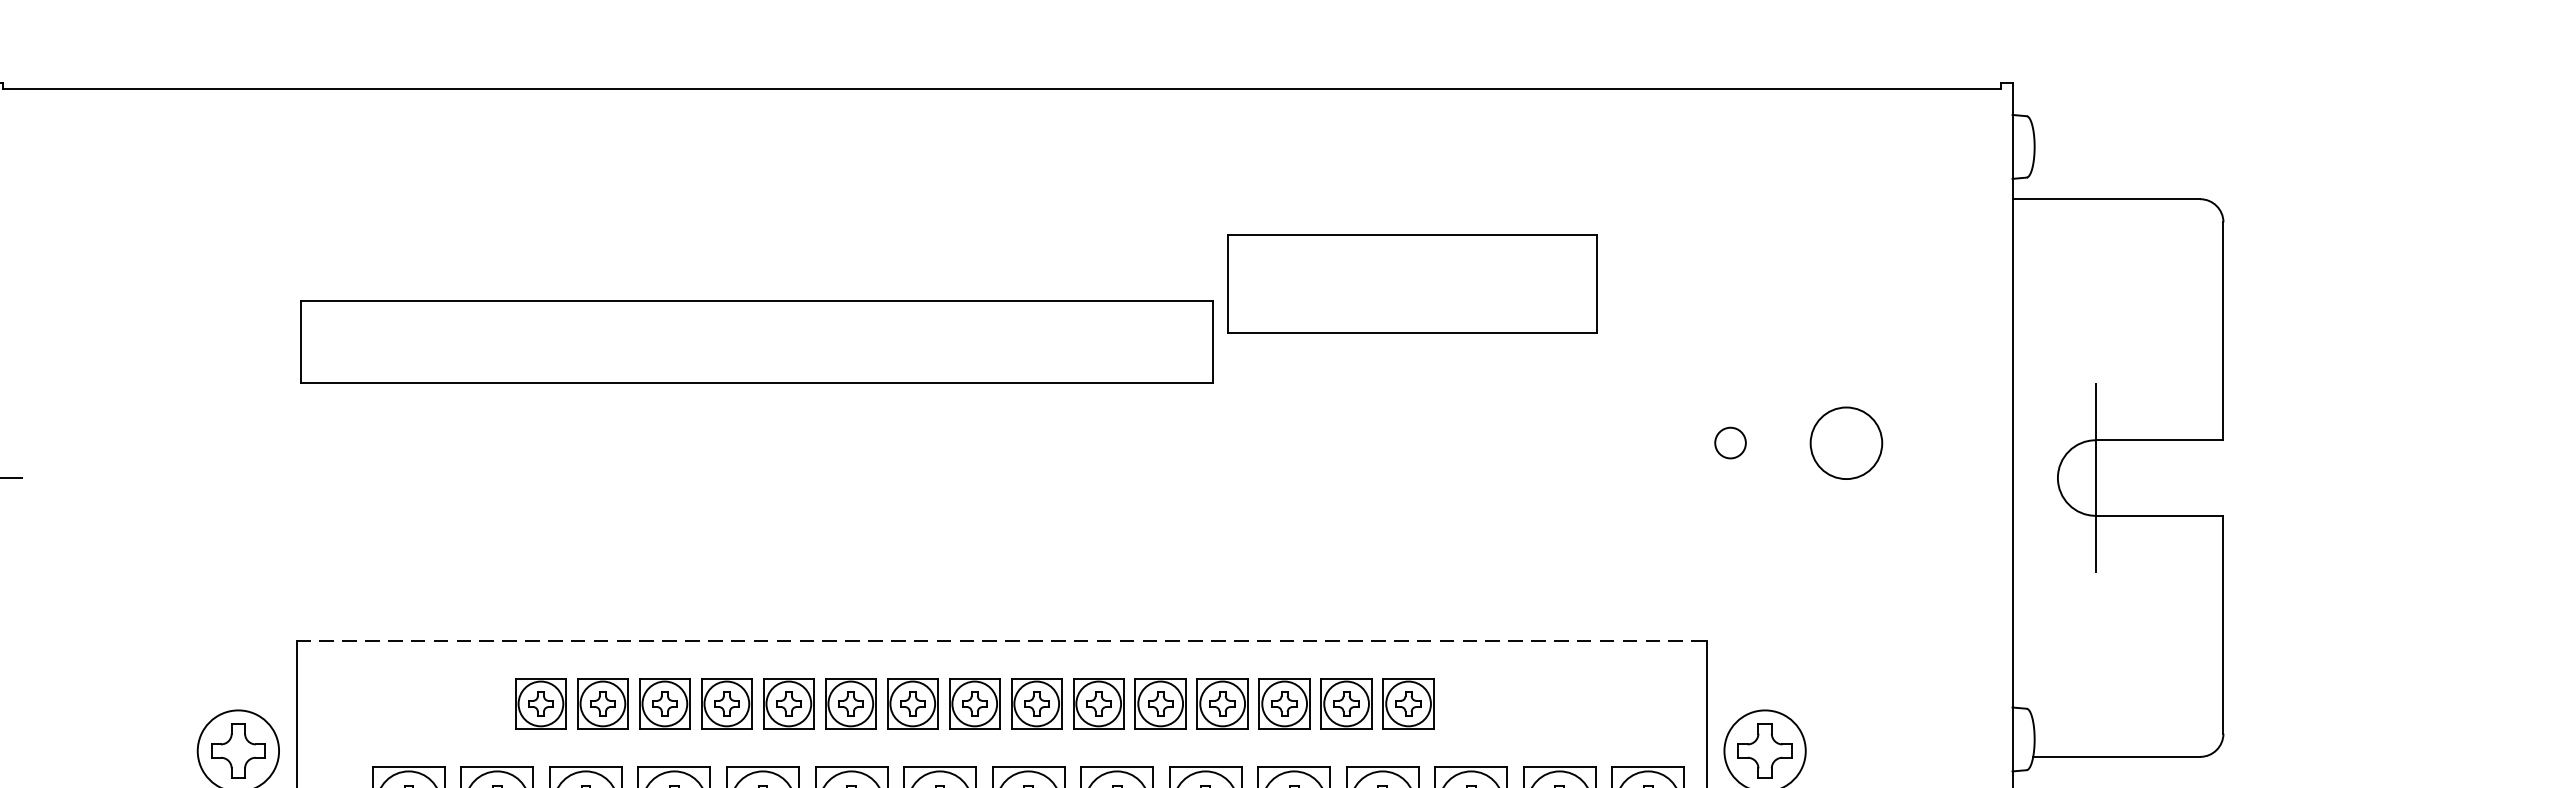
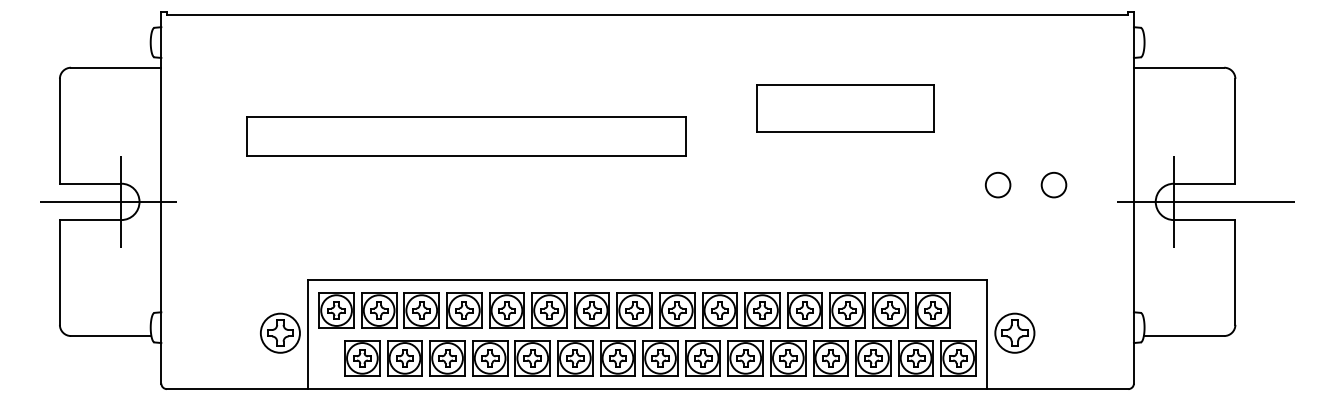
part: (756, 342) -> (466, 136), moved
circle: (1731, 441) -> (998, 184), size x1.67
circle: (1845, 441) -> (1053, 184), size x0.71
line: (2148, 477) -> (1199, 201), added
line: (1003, 641) -> (648, 280), dashed -> solid
part: (974, 703) -> (634, 310), size x1.43

